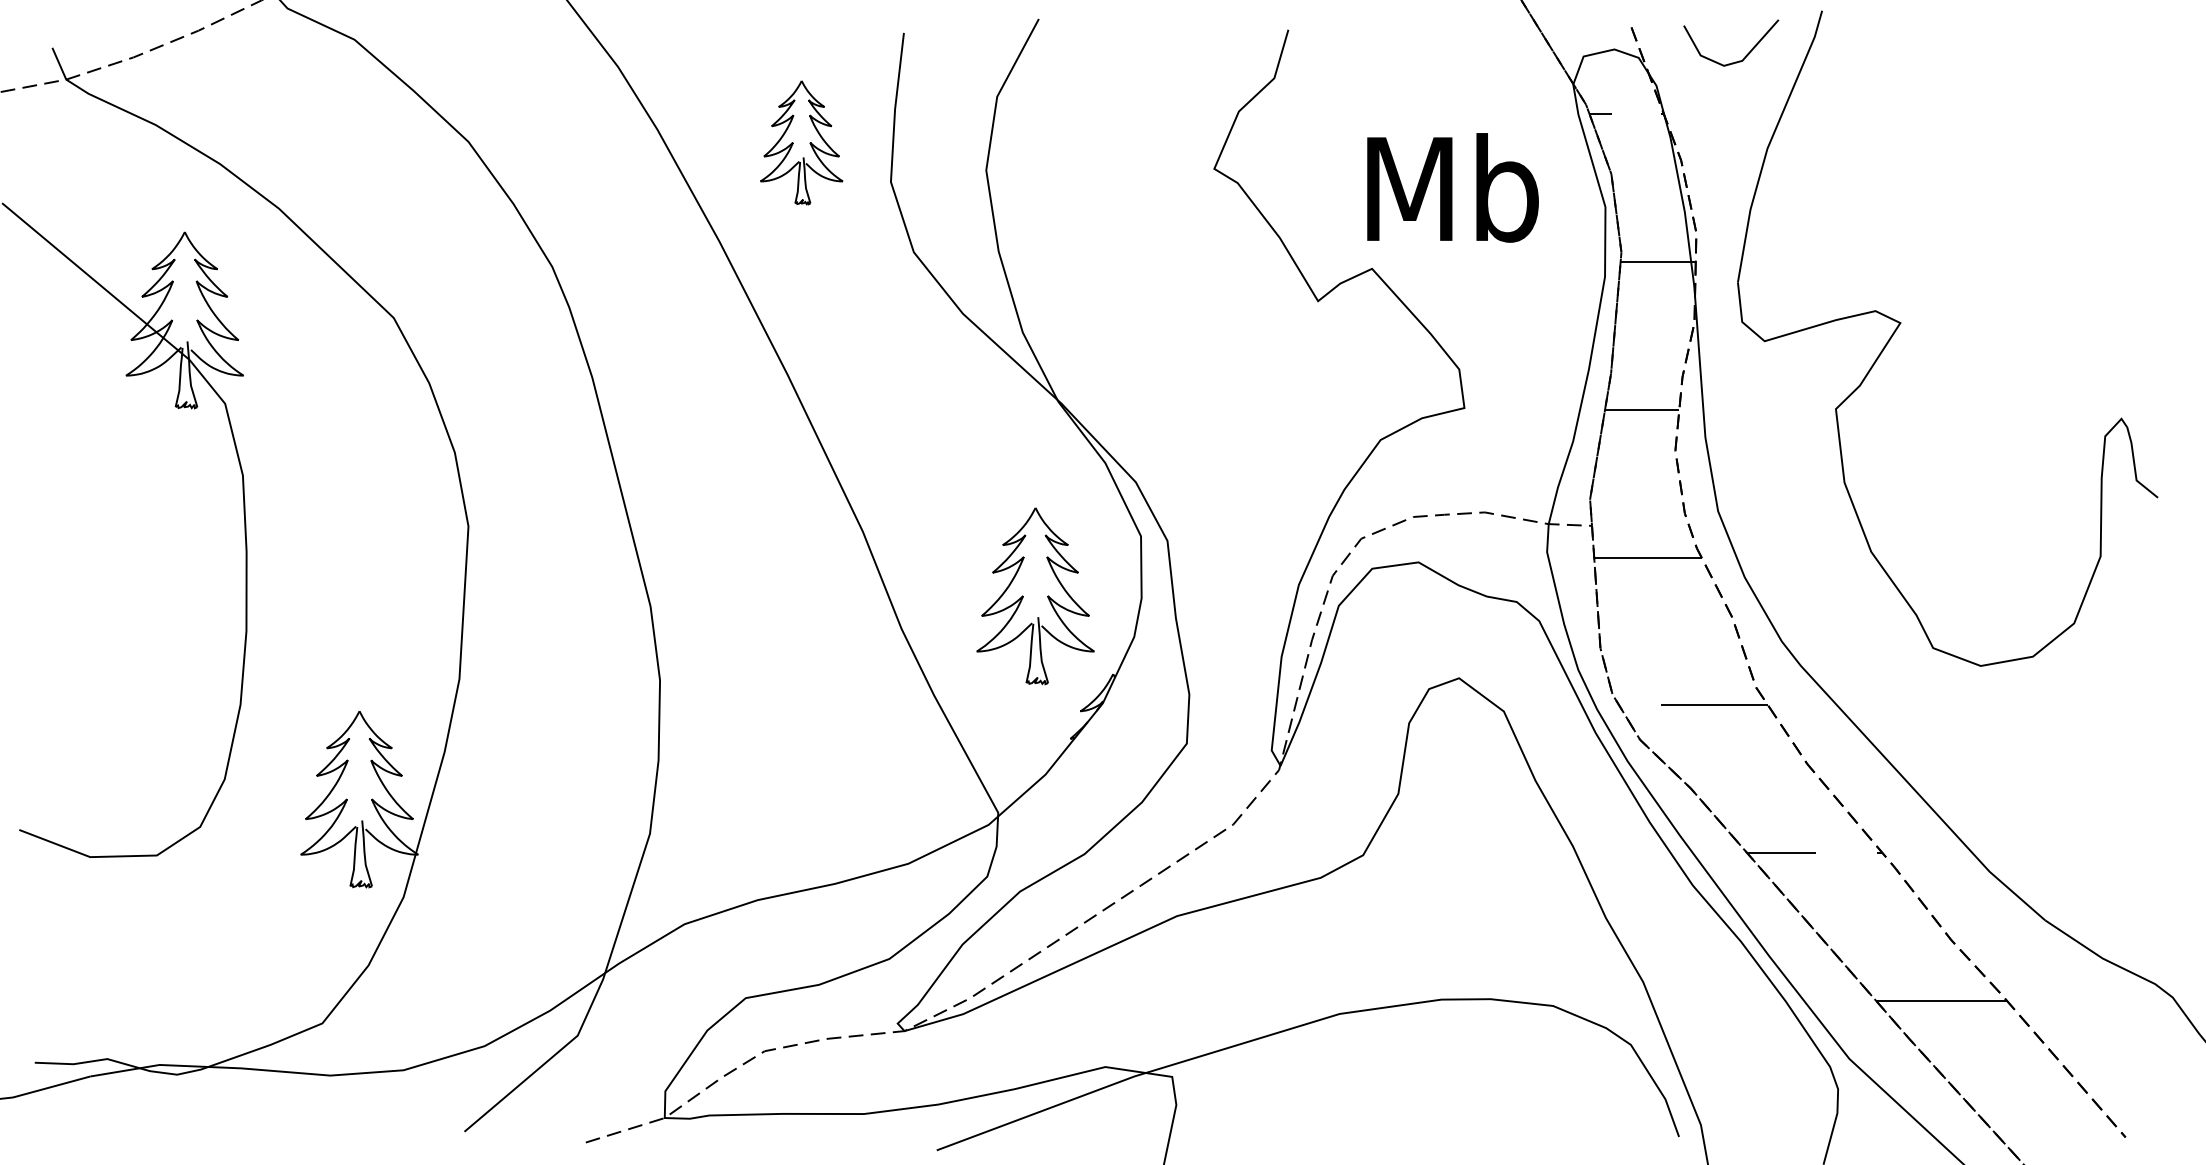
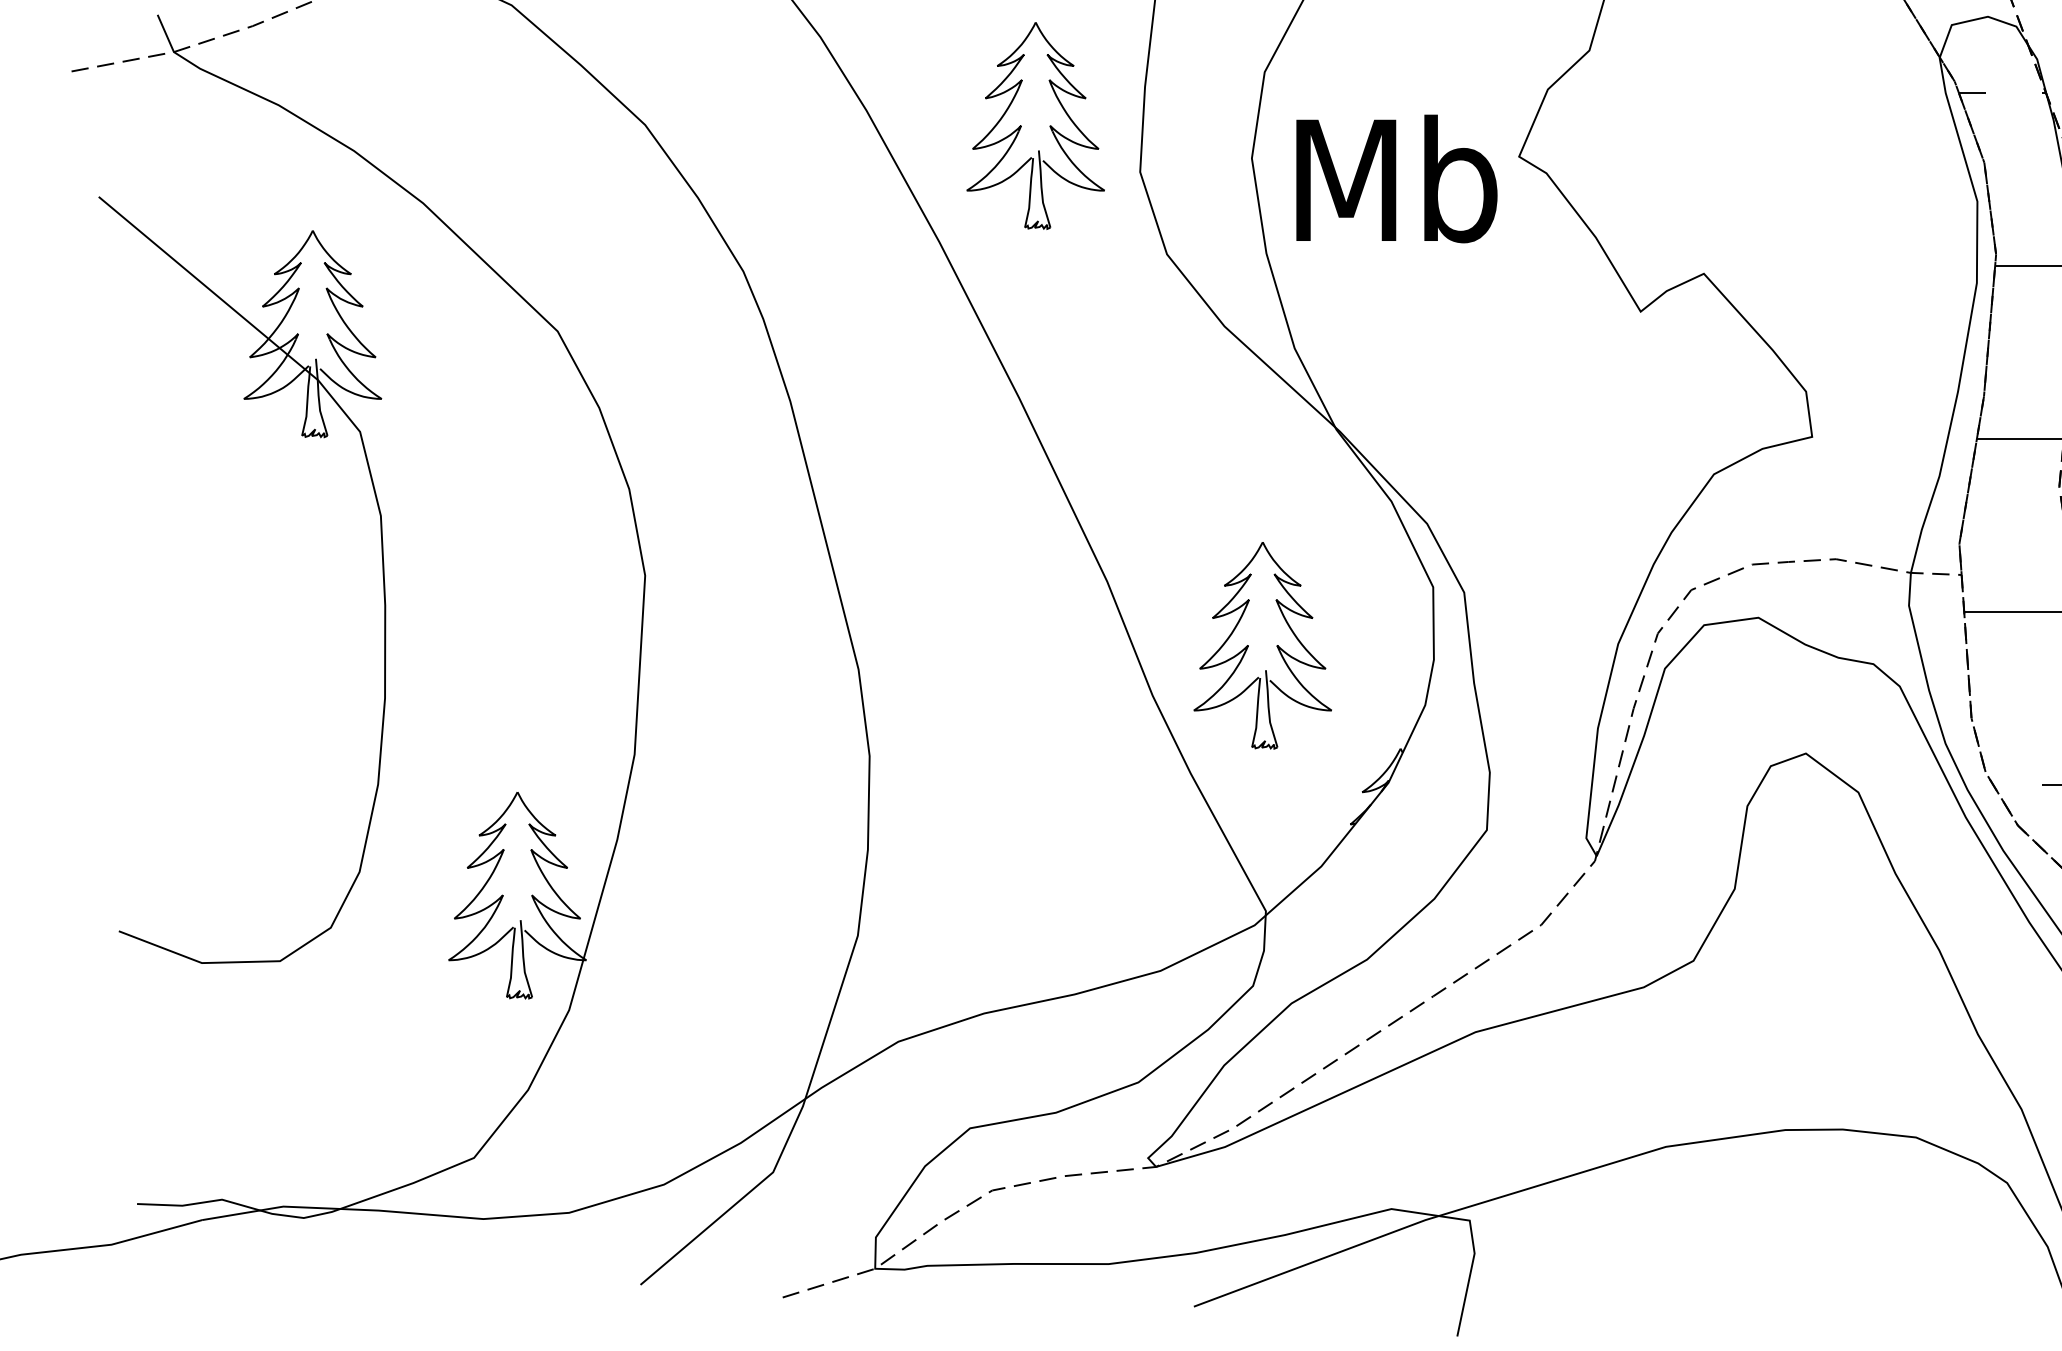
part: (801, 142) -> (1035, 125), size x1.43
text: (1452, 187) -> (1396, 178), moved
part: (1035, 596) -> (1262, 645), moved

